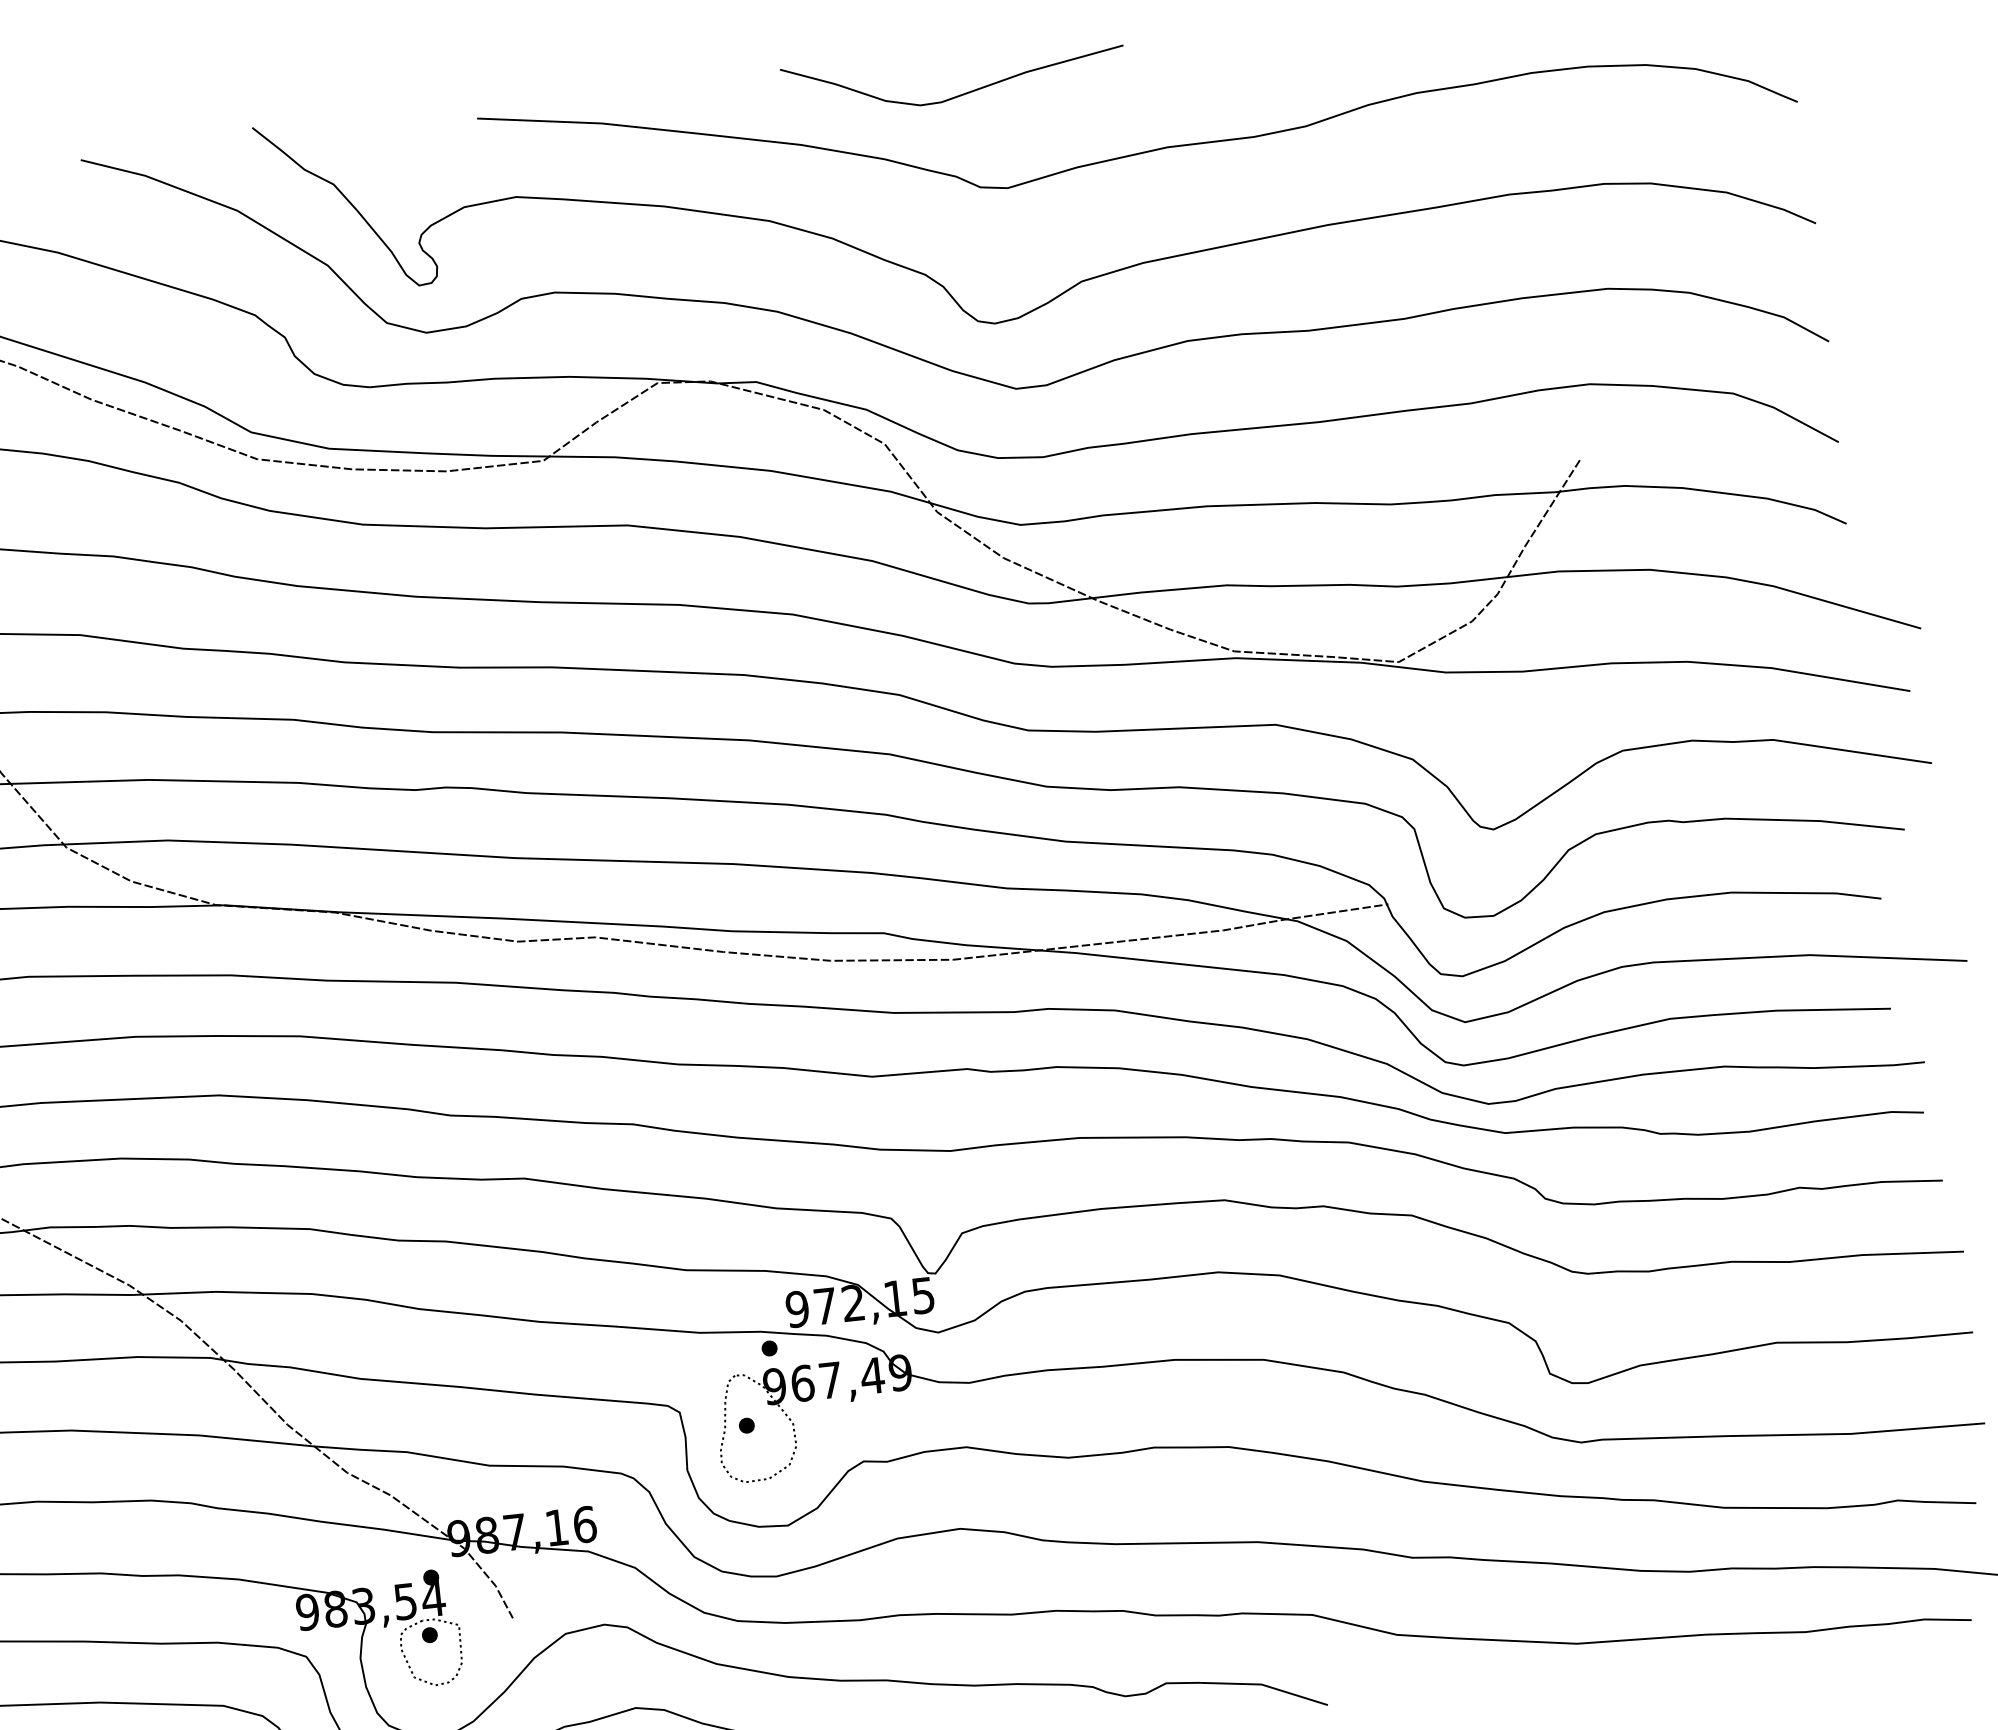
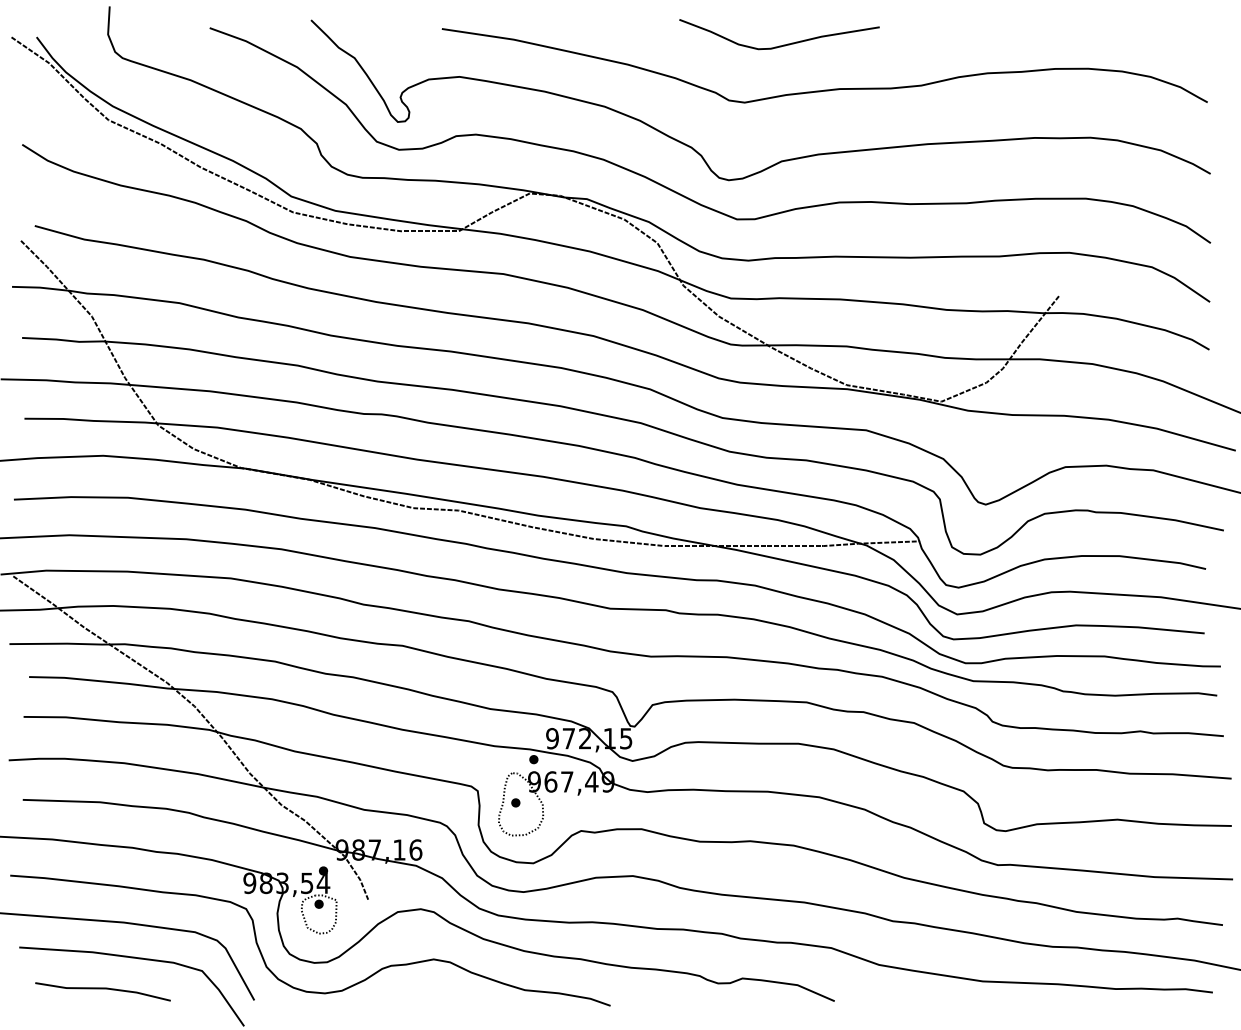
curve: (962, 92) -> (783, 44), moved

